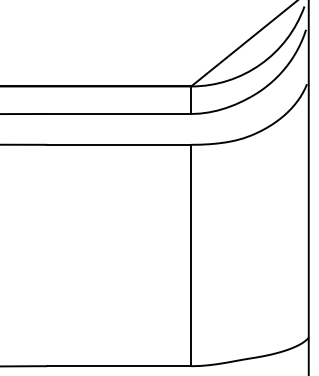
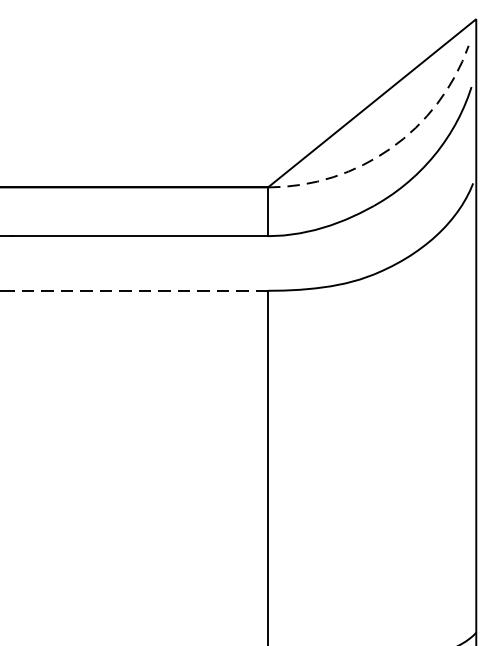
arc: (260, 64) -> (390, 148), solid -> dashed
line: (119, 144) -> (140, 290), solid -> dashed

